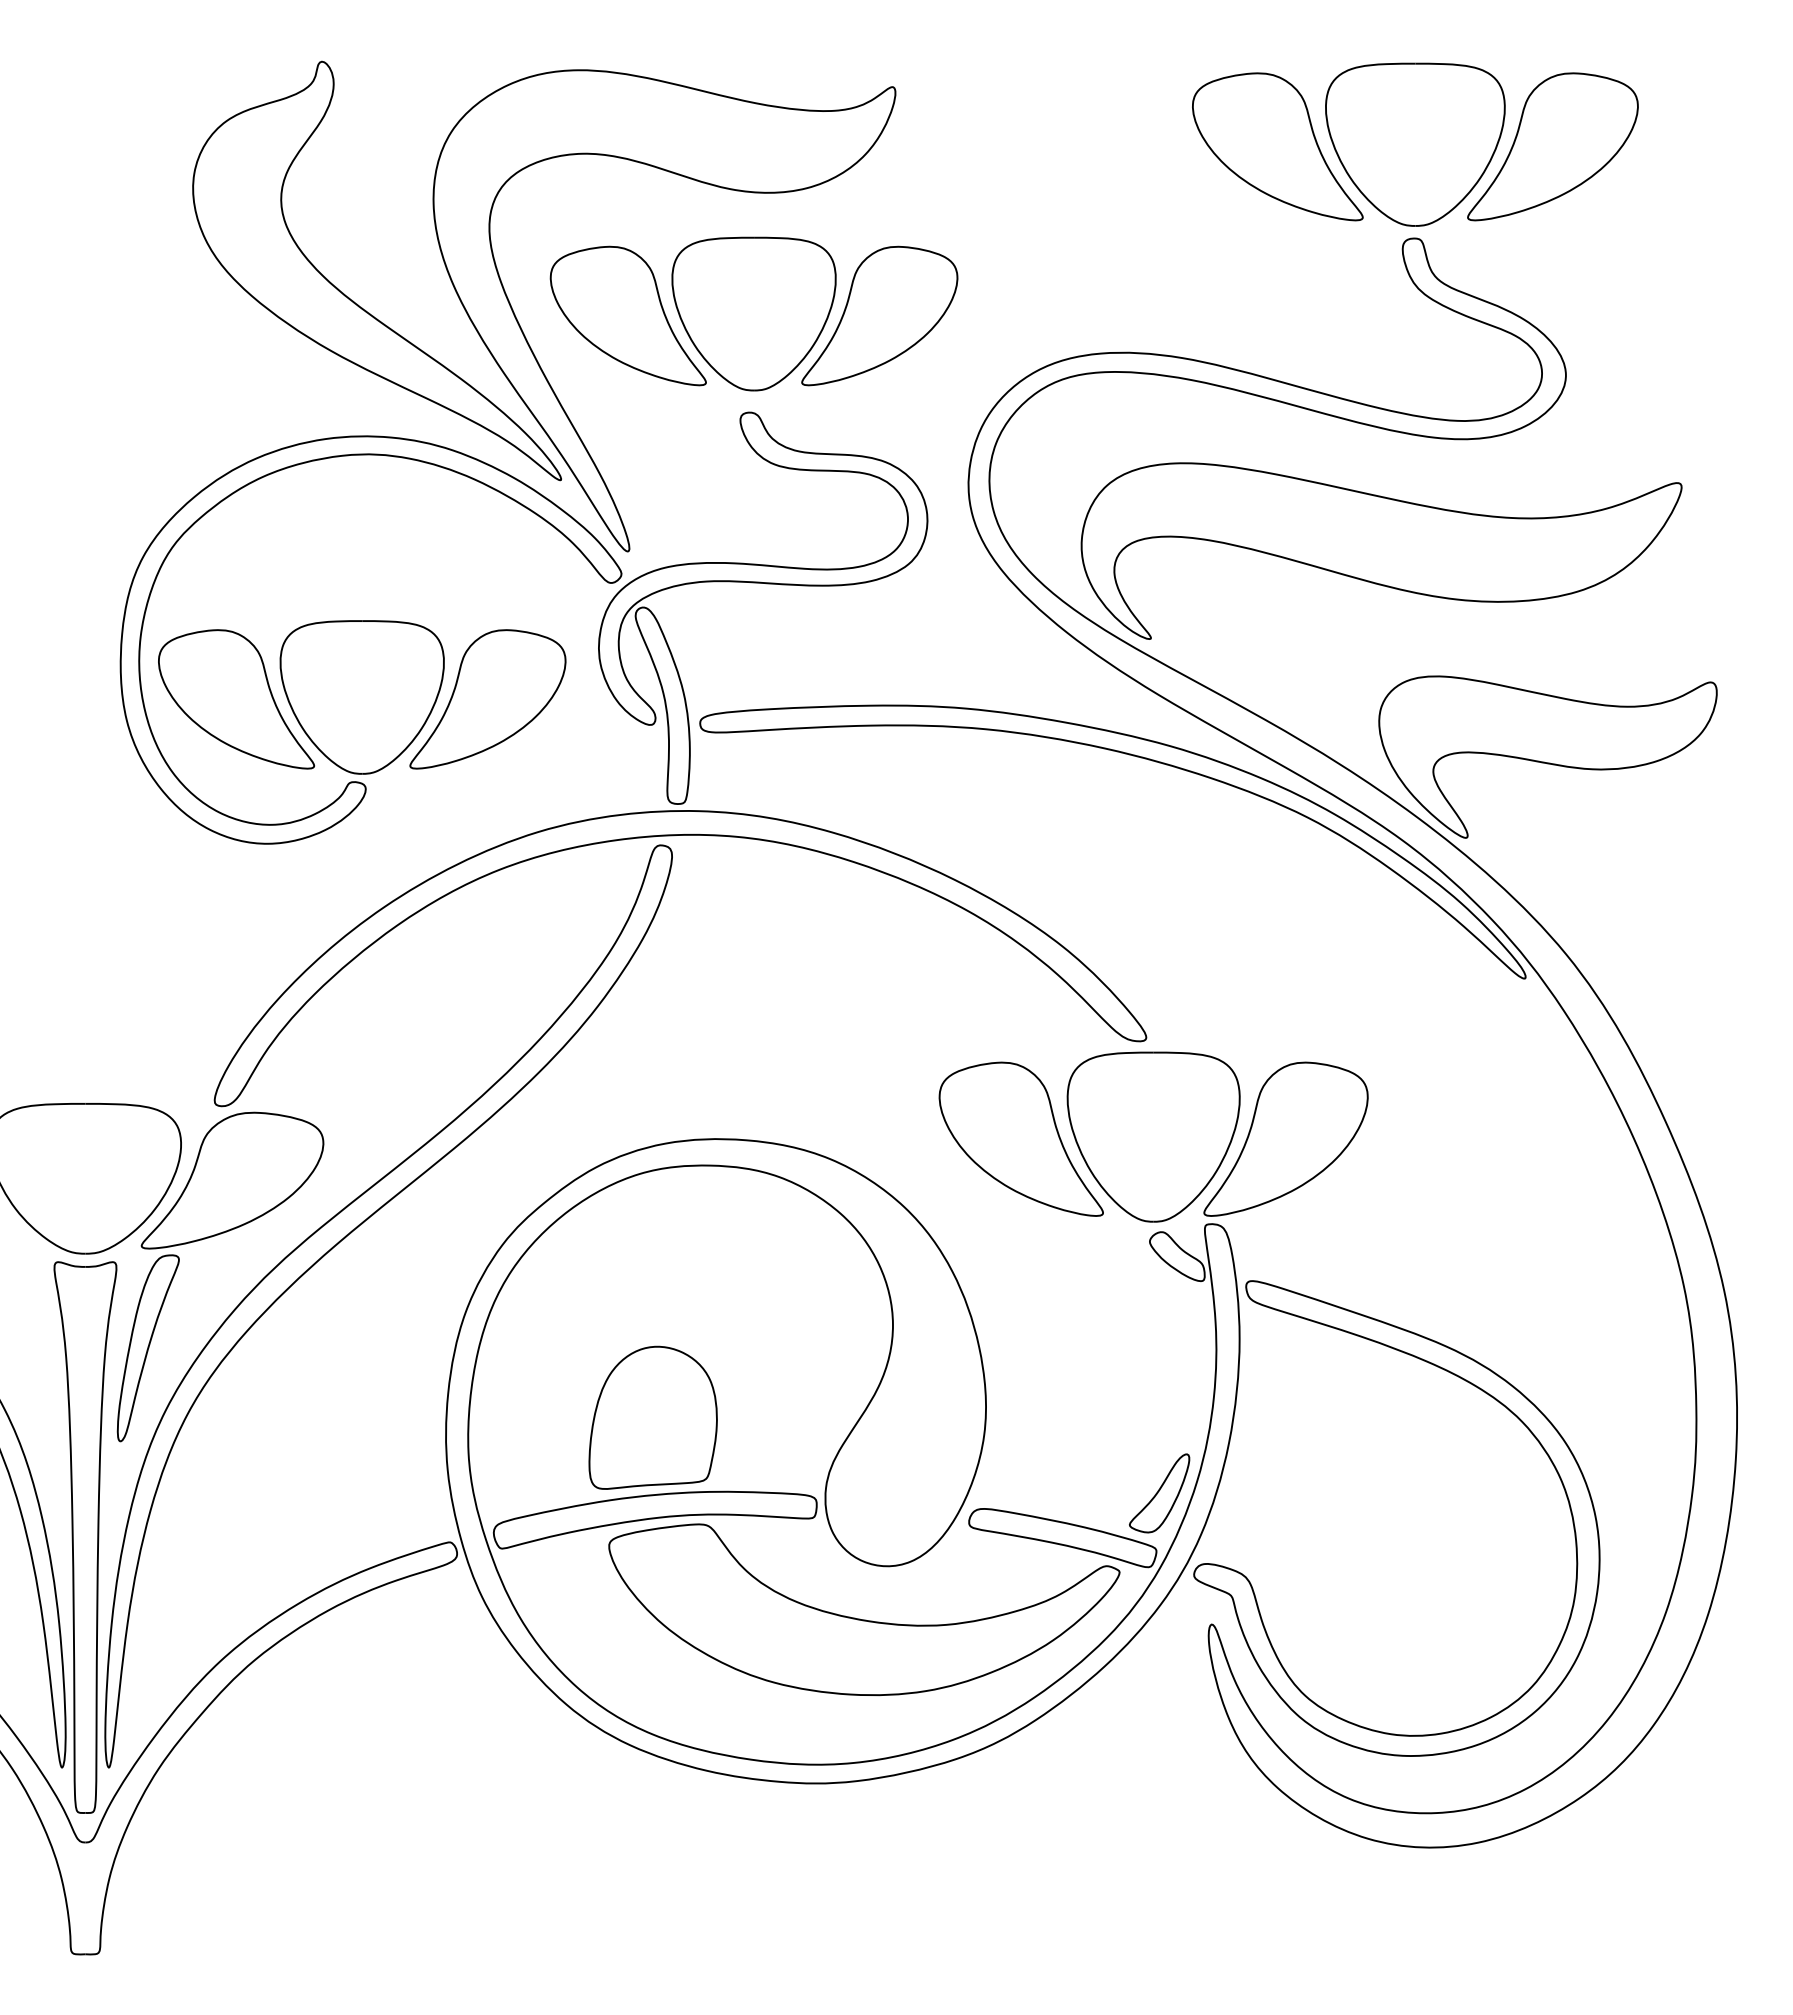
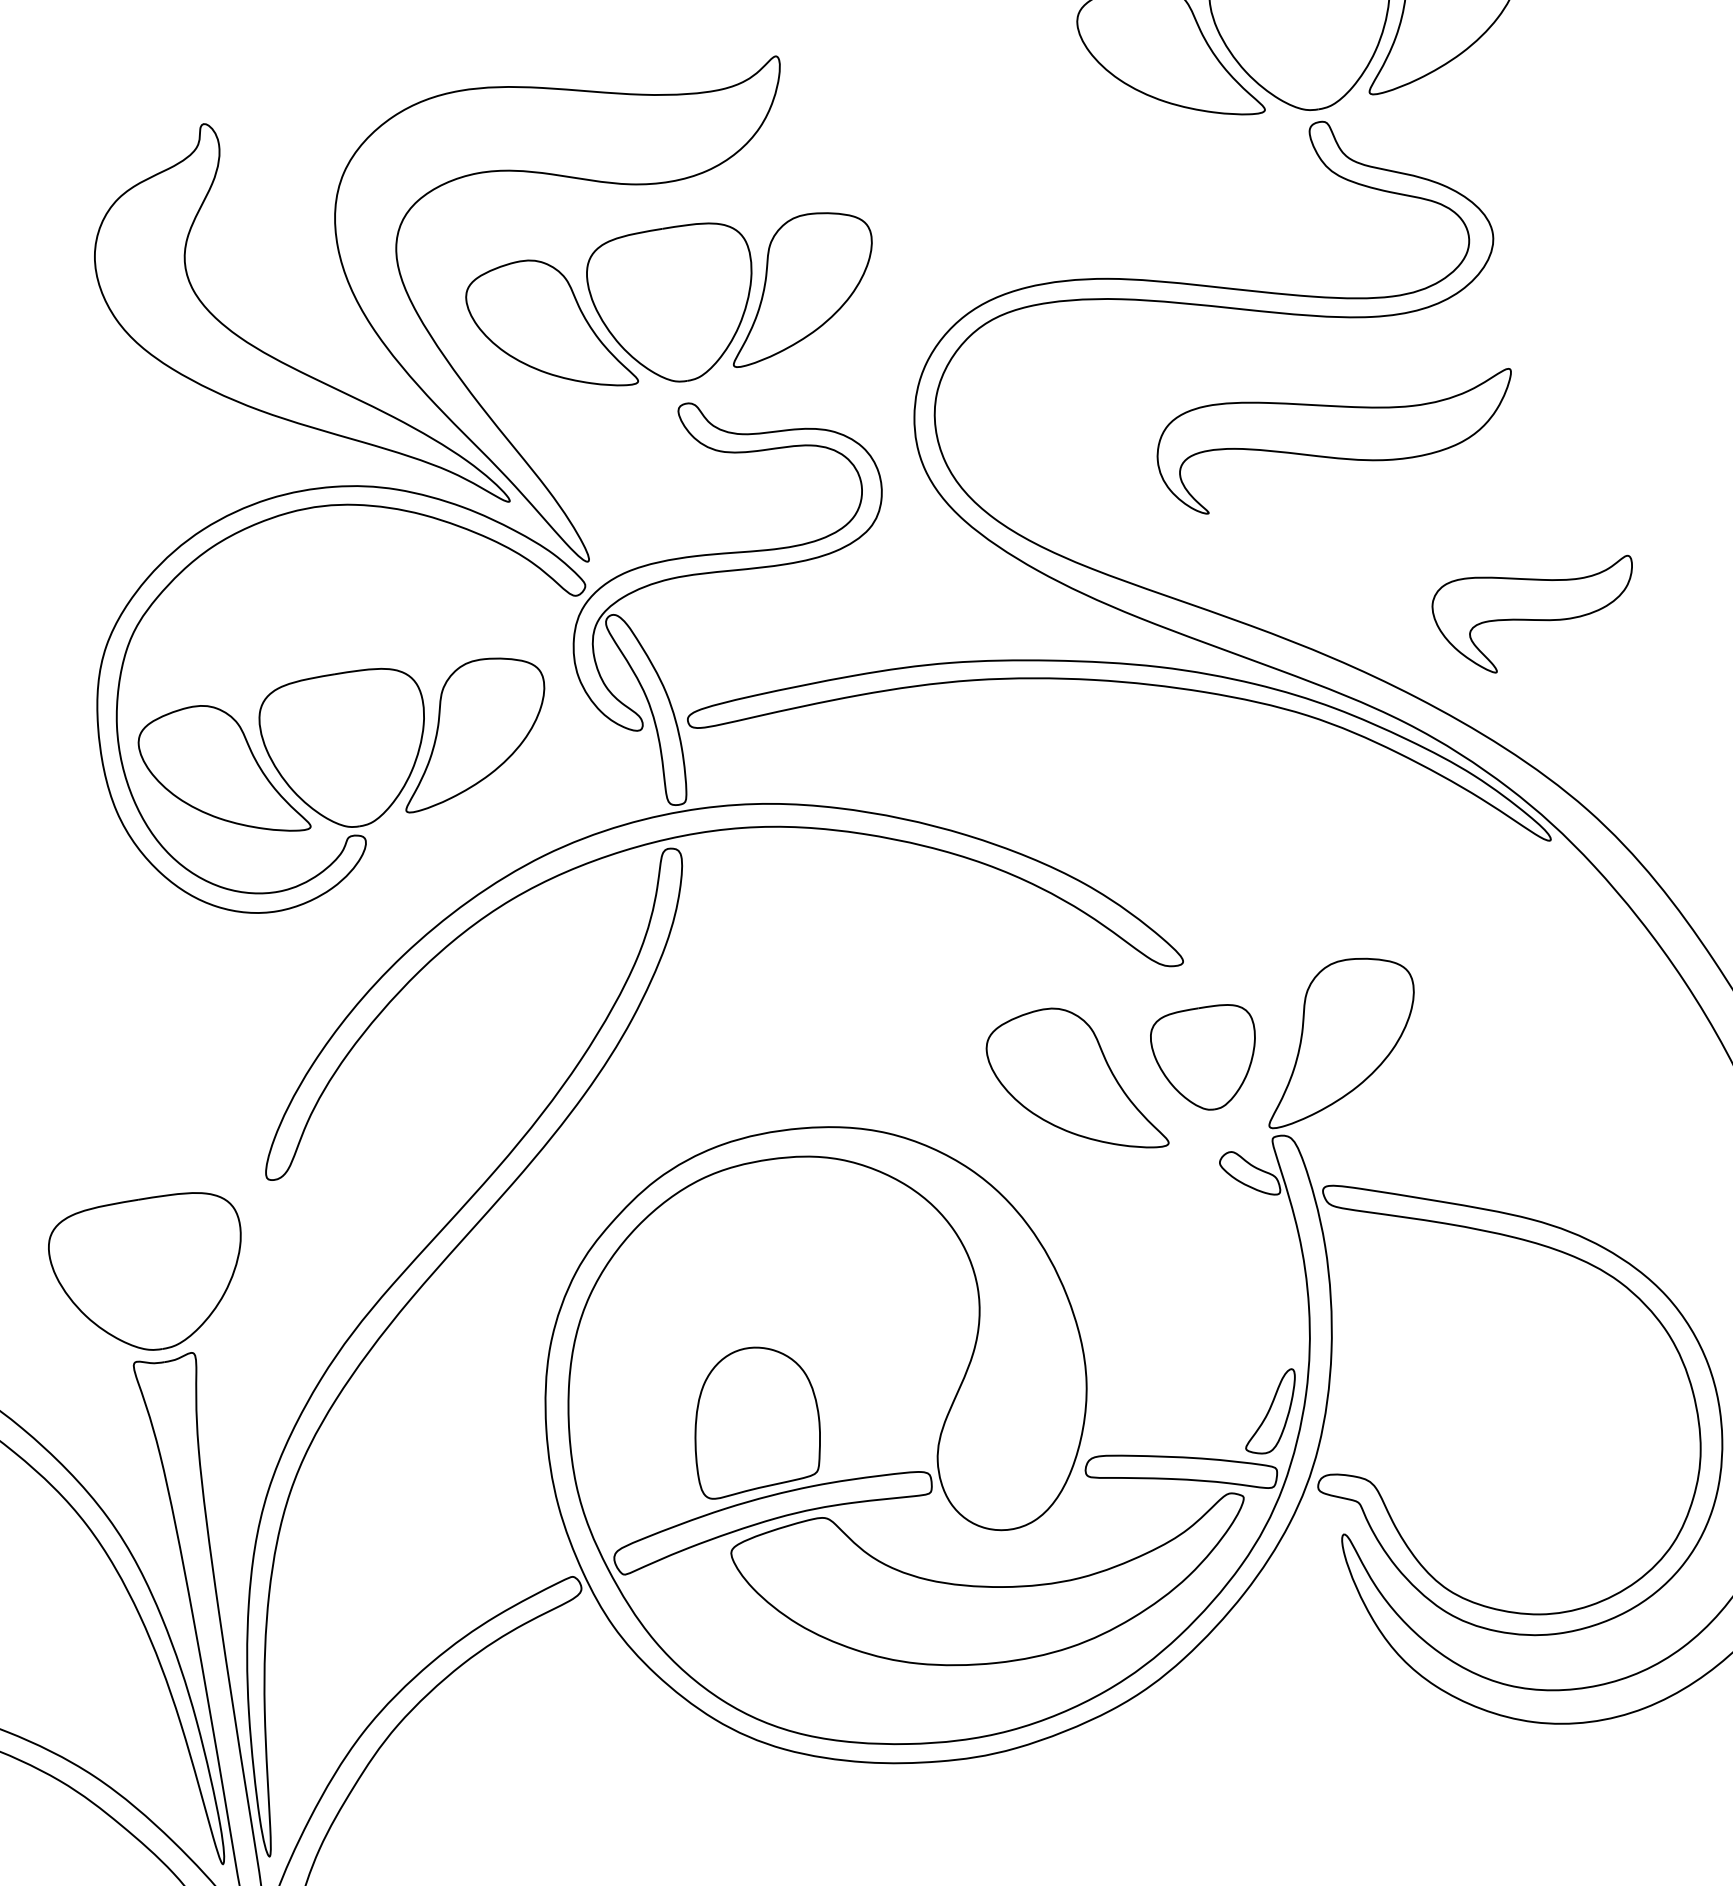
part: (1381, 550) -> (1337, 437), size x0.6
part: (1547, 756) -> (1536, 615), size x0.6
part: (1153, 1136) -> (1206, 1058), size x0.6
part: (212, 1237) -> (286, 1312), removed

